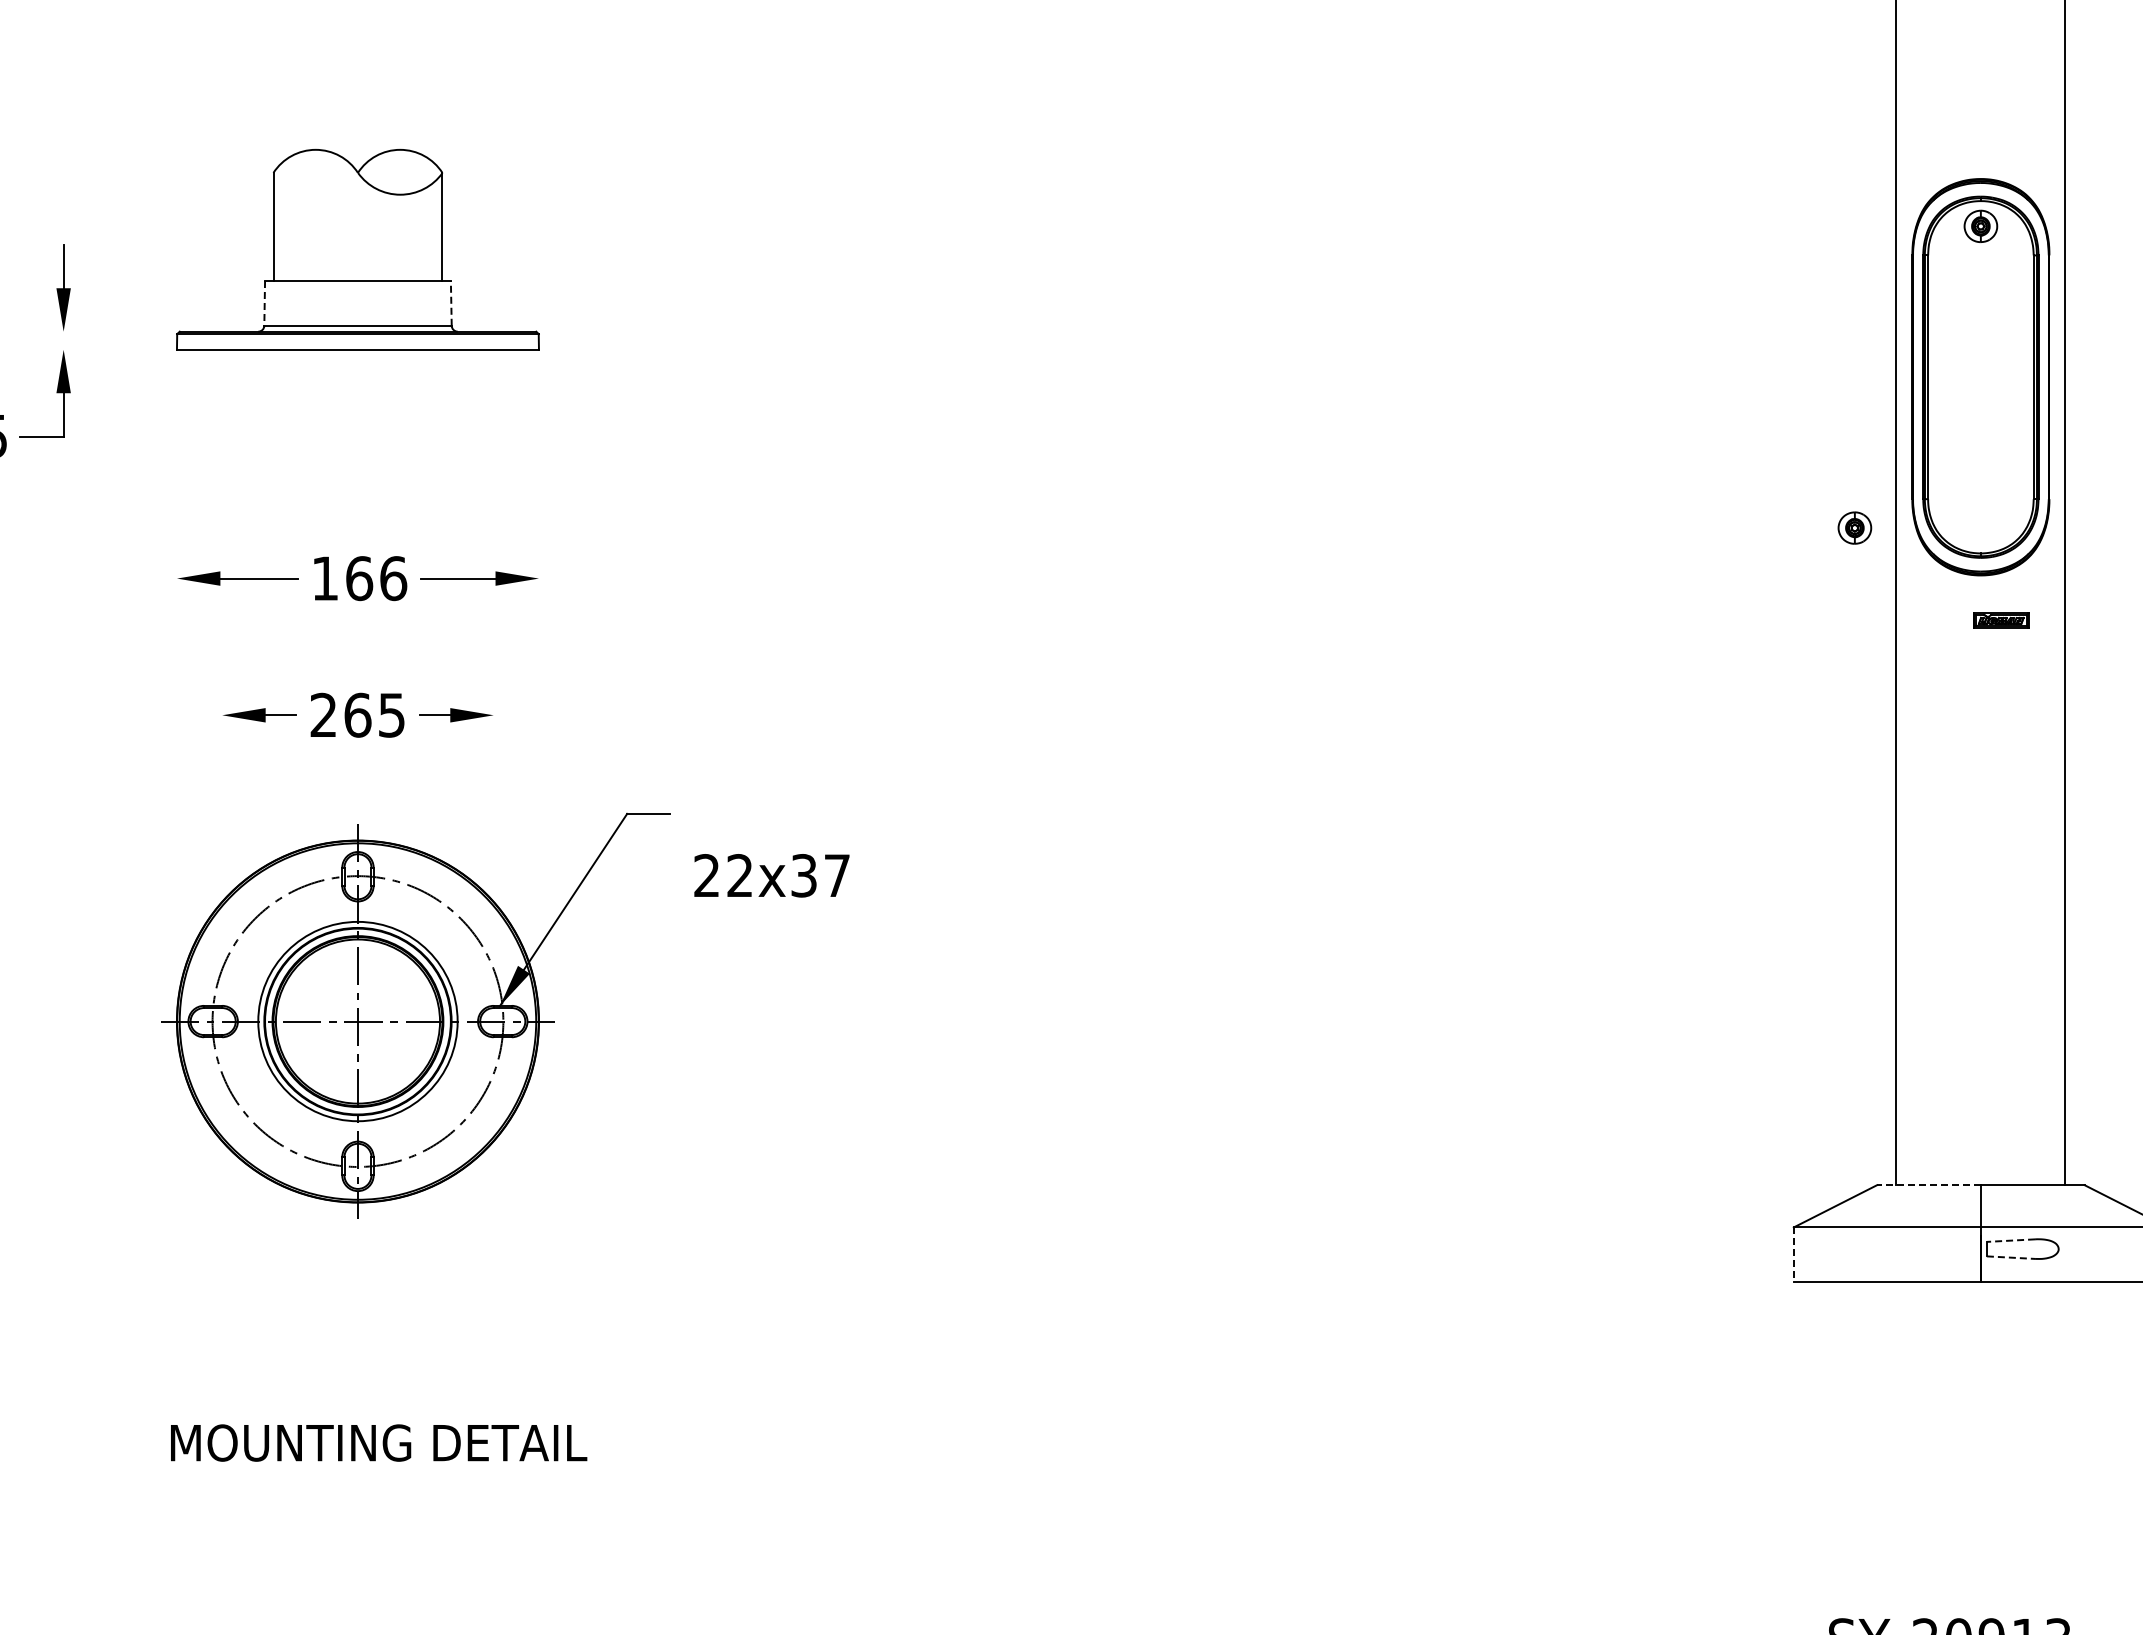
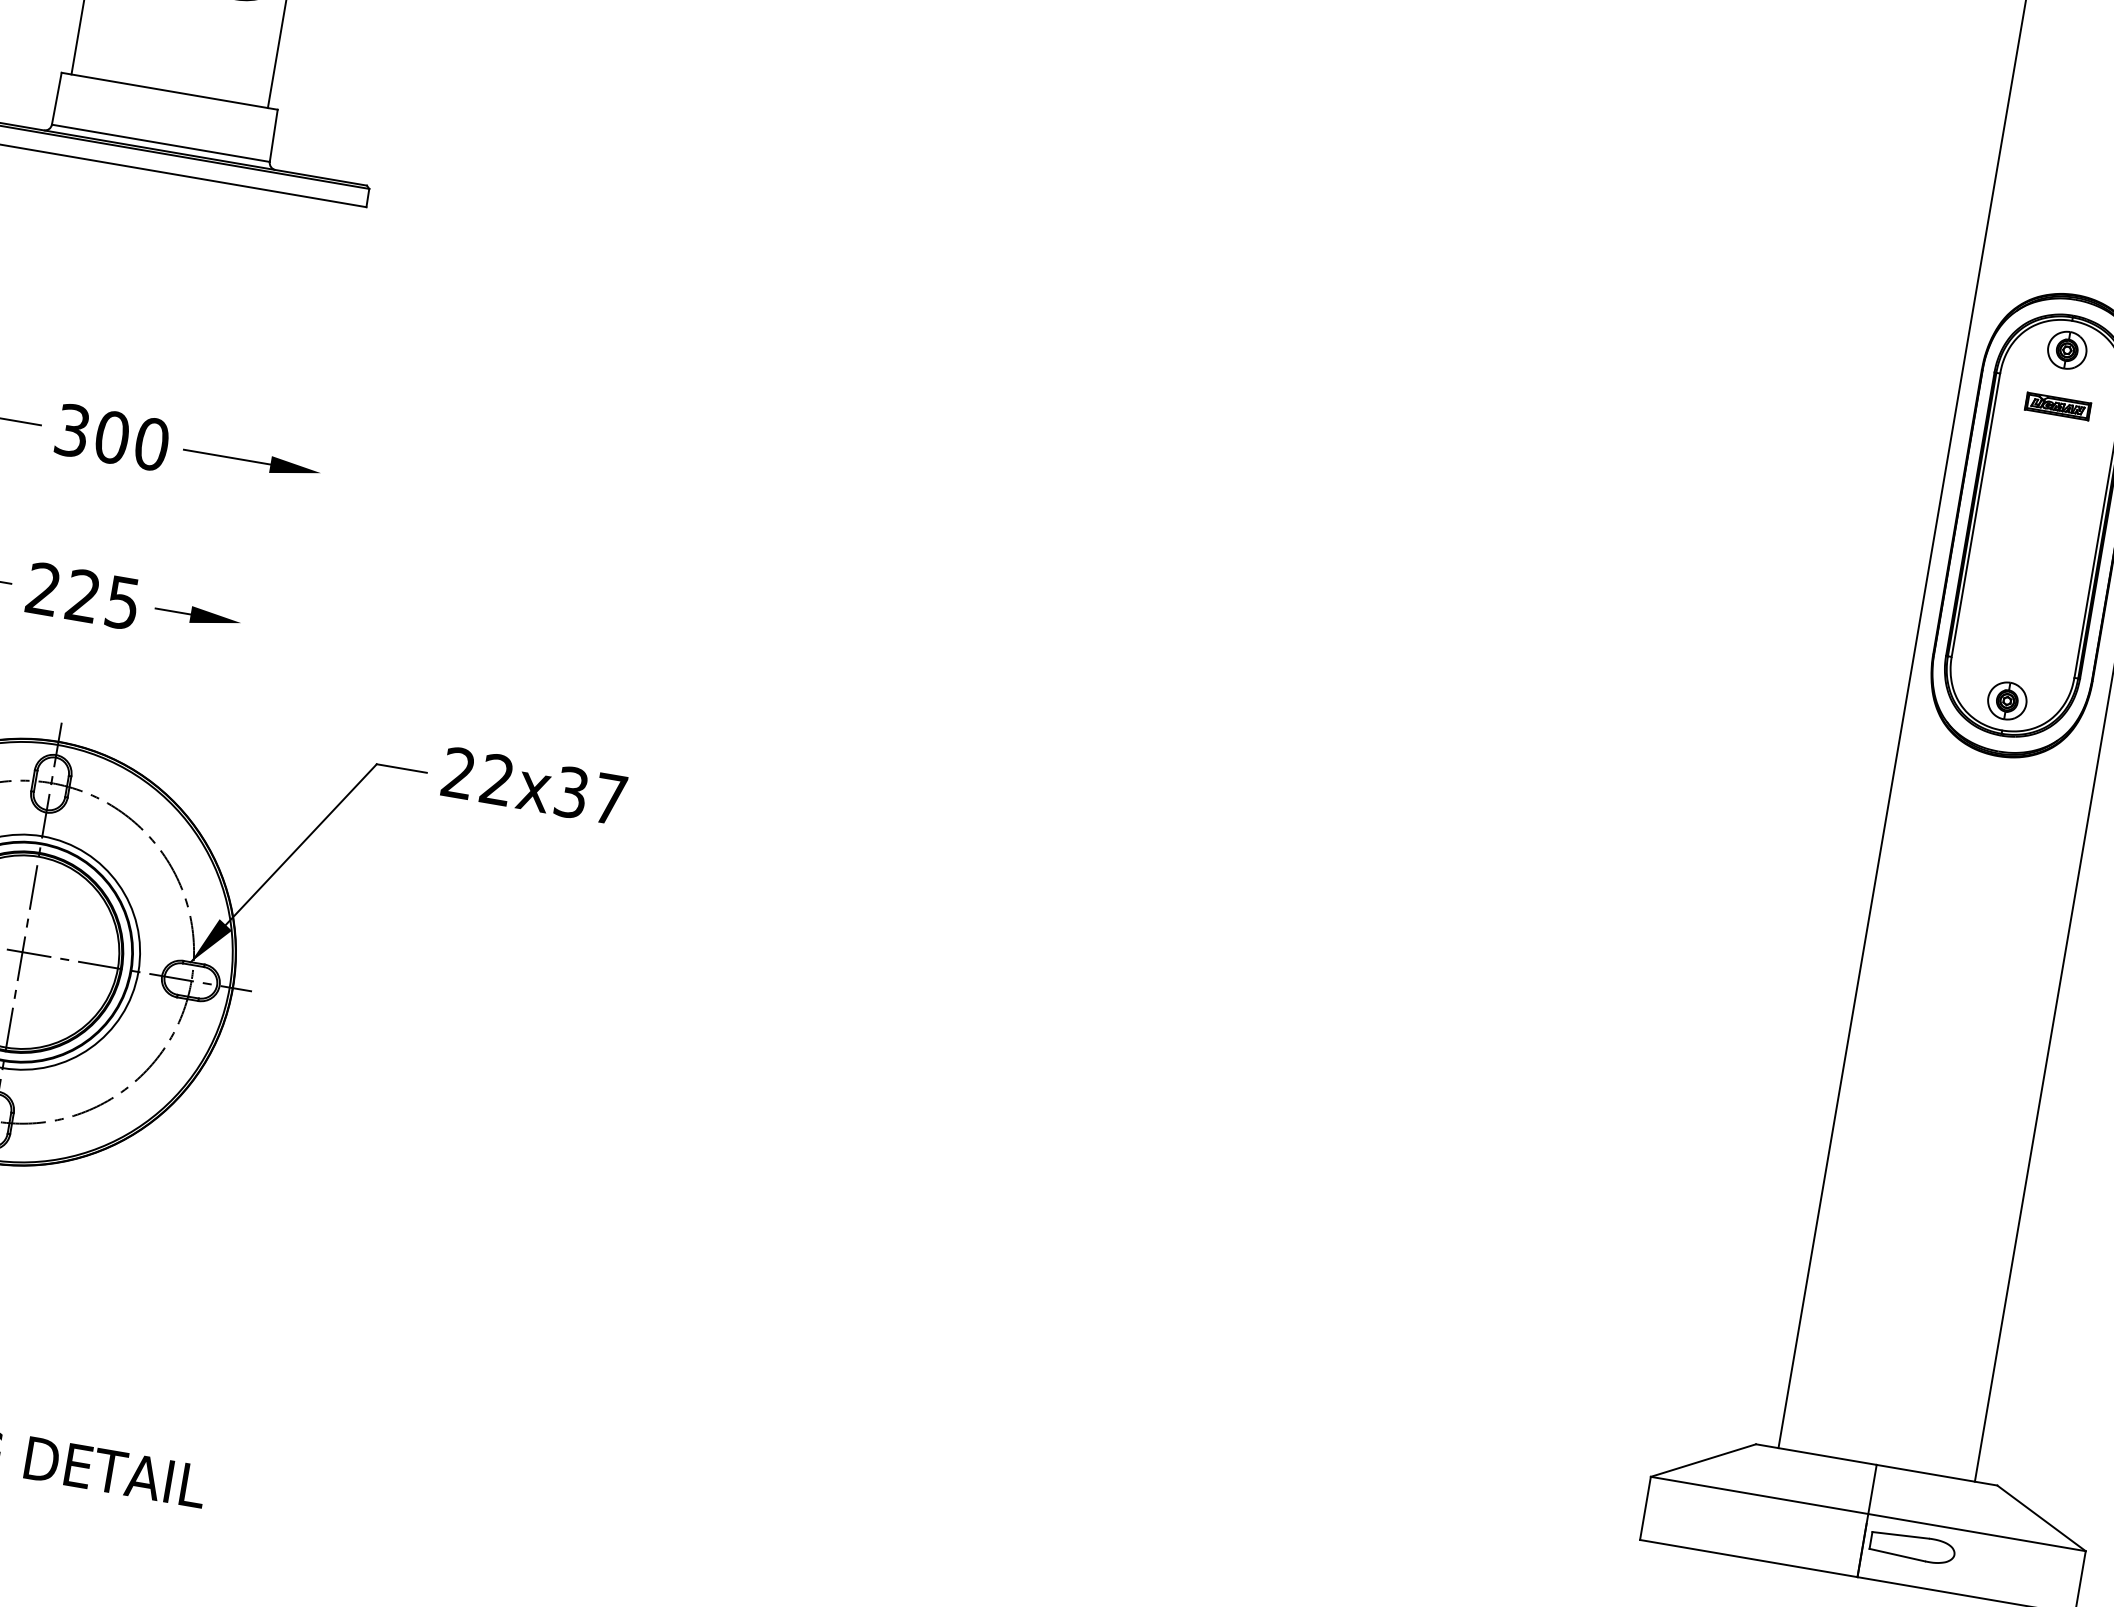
line: (451, 302) -> (274, 134), dashed -> solid
line: (264, 303) -> (56, 98), dashed -> solid
part: (1854, 527) -> (2006, 700), moved
text: (359, 578) -> (112, 437), 166 -> 300
part: (2001, 620) -> (2058, 406), moved
text: (357, 714) -> (83, 595), 265 -> 225
text: (771, 875) -> (533, 785), moved
line: (1928, 1185) -> (1815, 1454), dashed -> solid
line: (2010, 1240) -> (1900, 1535), dashed -> solid
line: (1793, 1255) -> (1644, 1509), dashed -> solid
line: (2011, 1257) -> (1897, 1555), dashed -> solid

